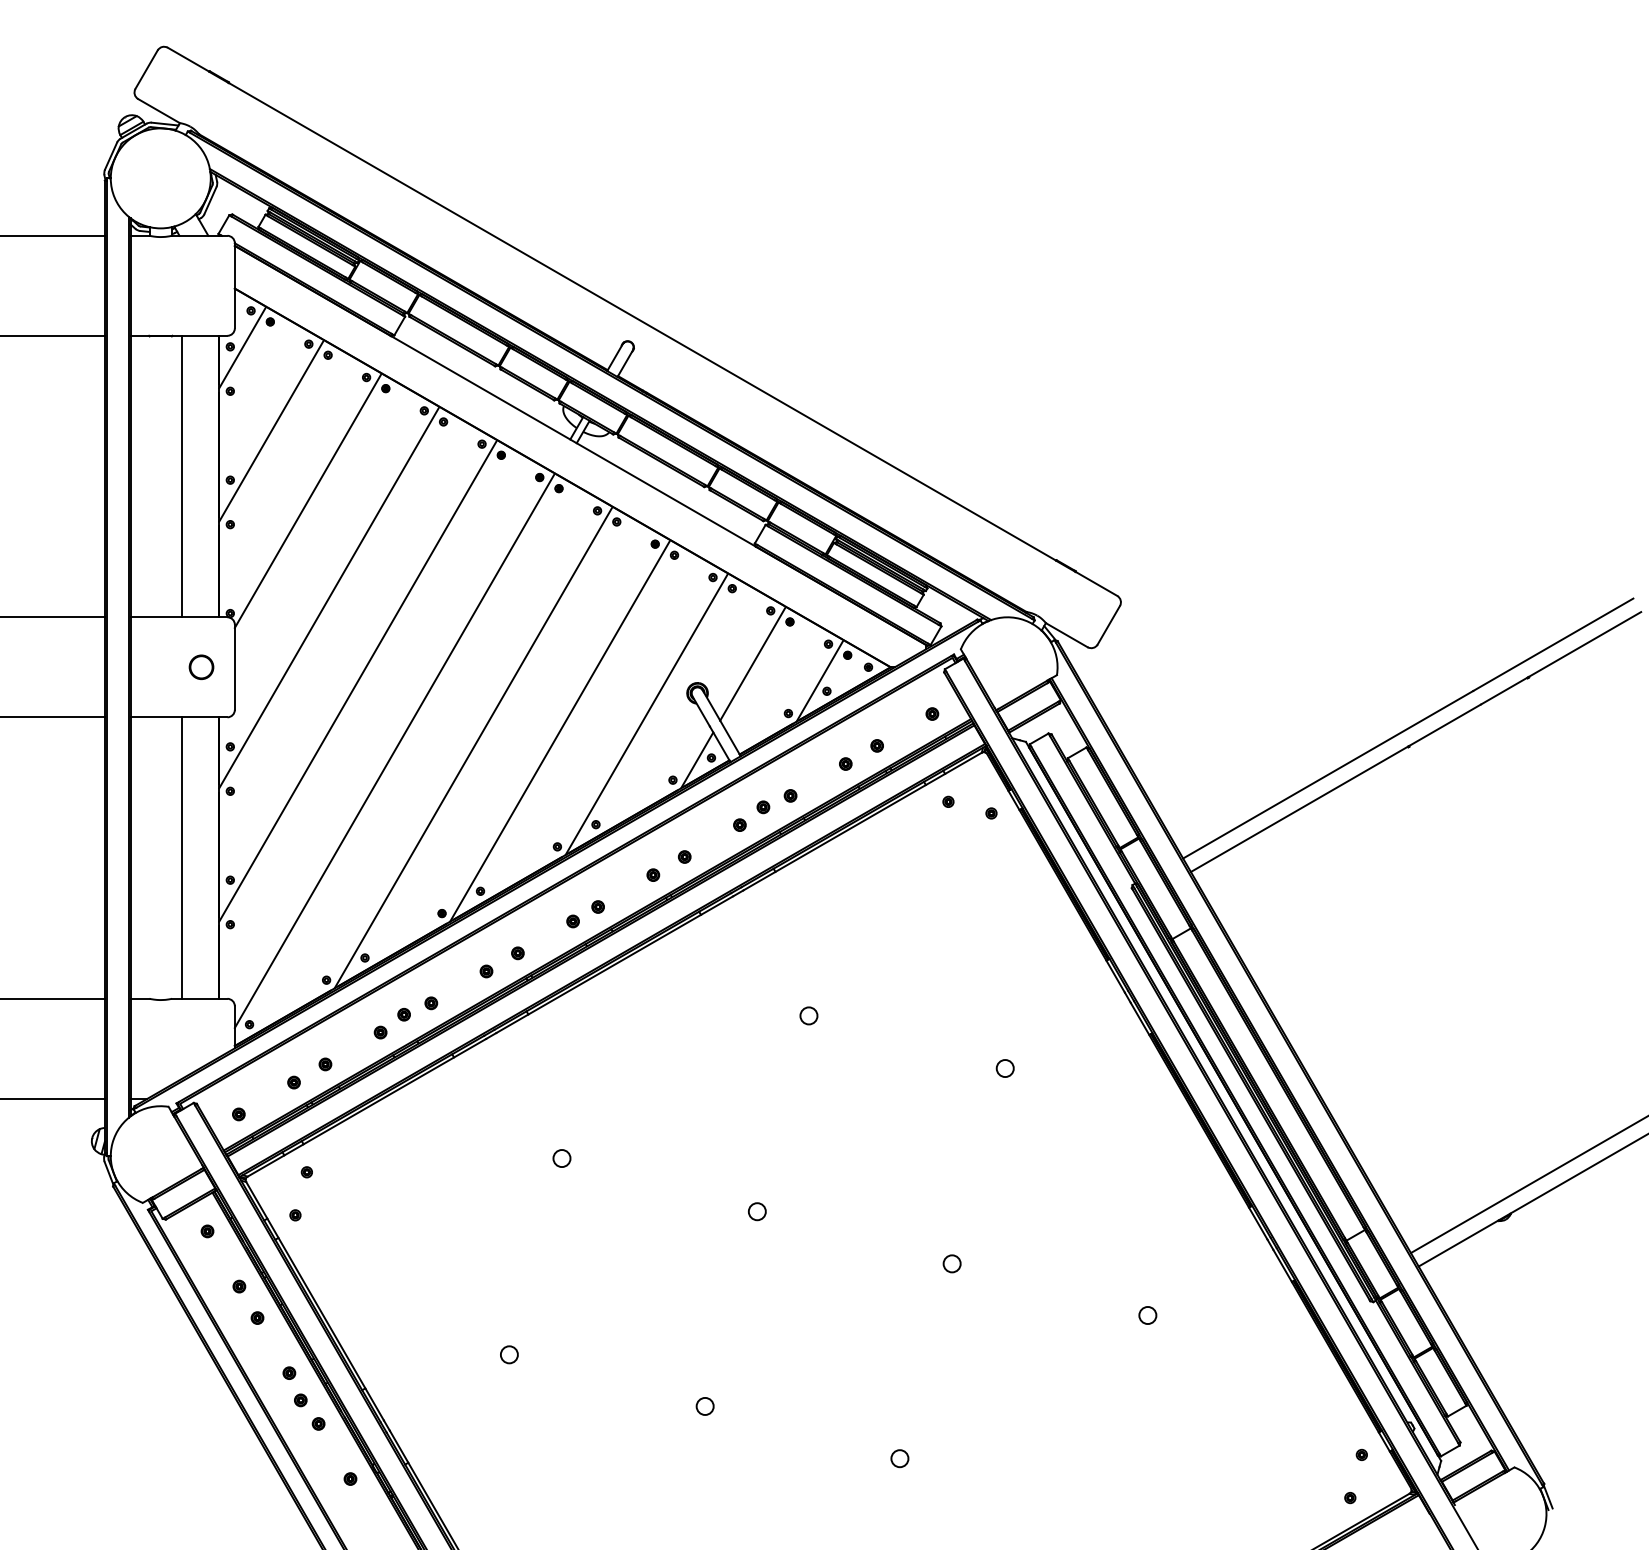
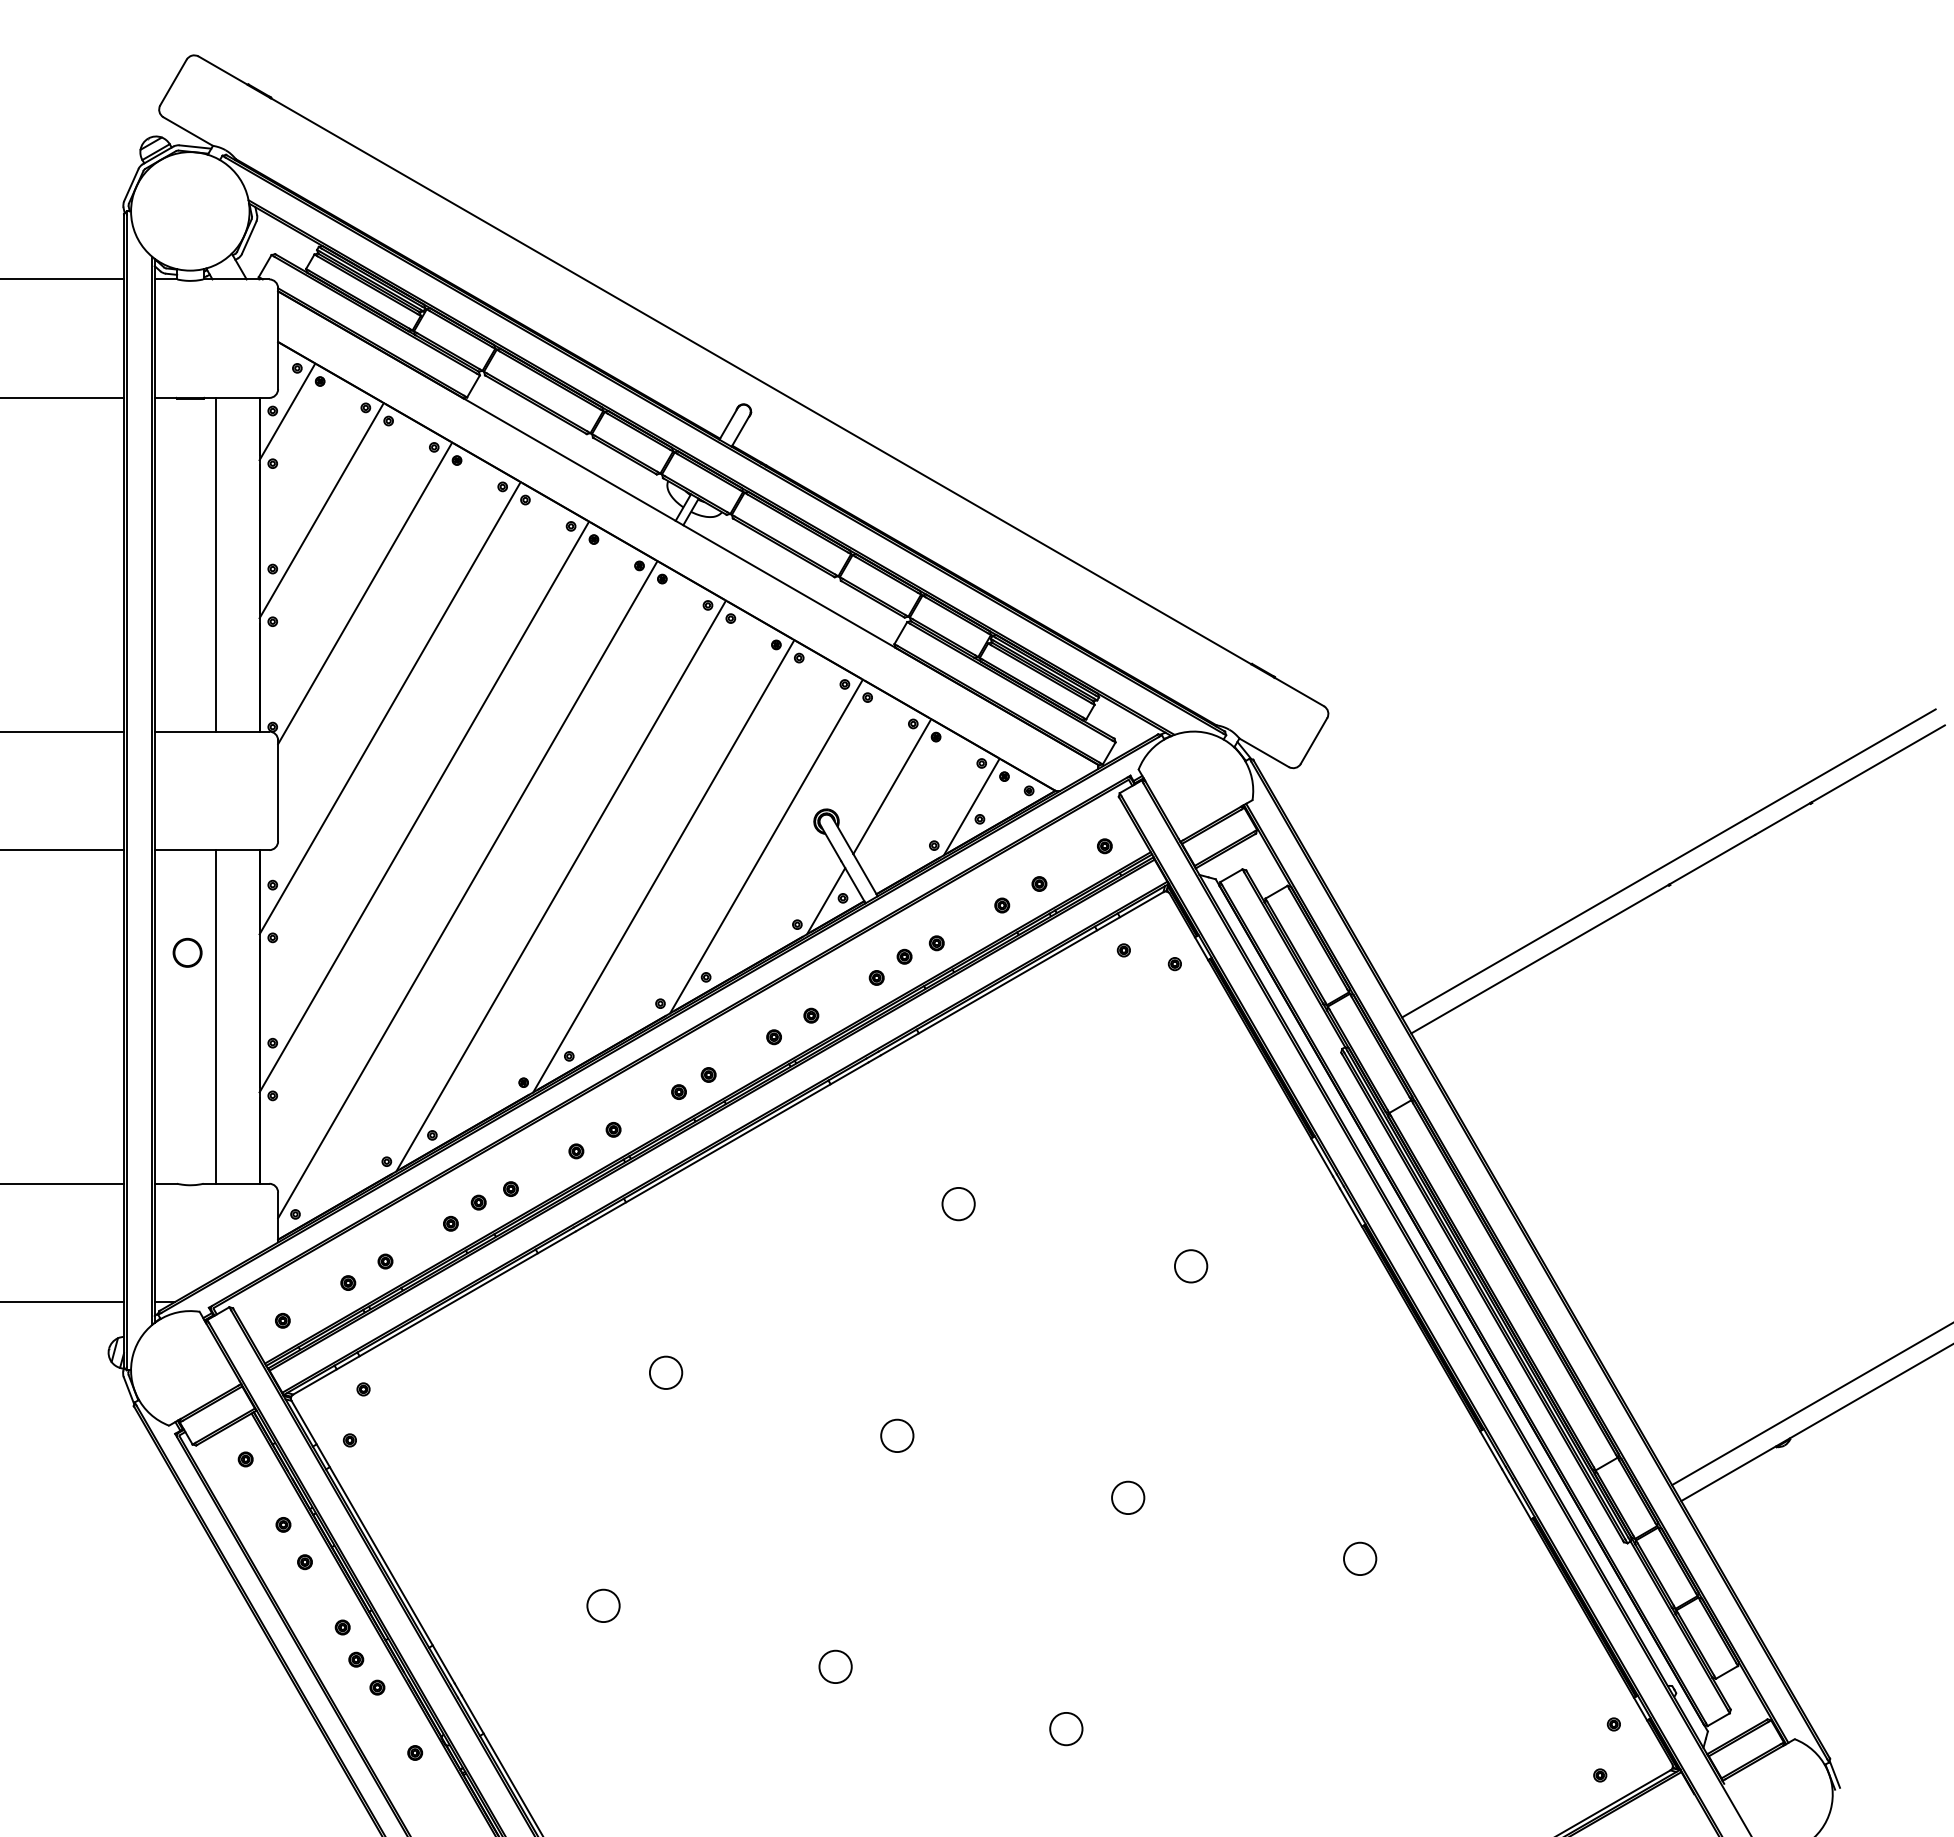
circle: (201, 667) -> (187, 952), moved
circle: (808, 1015) -> (958, 1203), size x1.6
circle: (1005, 1068) -> (1191, 1266), size x1.6
circle: (561, 1158) -> (665, 1373), size x1.6
circle: (757, 1212) -> (897, 1436), size x1.6
circle: (952, 1263) -> (1128, 1497), size x1.6
circle: (1148, 1315) -> (1360, 1559), size x1.6
circle: (509, 1354) -> (603, 1605), size x1.6
circle: (705, 1406) -> (835, 1666), size x1.6
circle: (900, 1458) -> (1066, 1728), size x1.6

